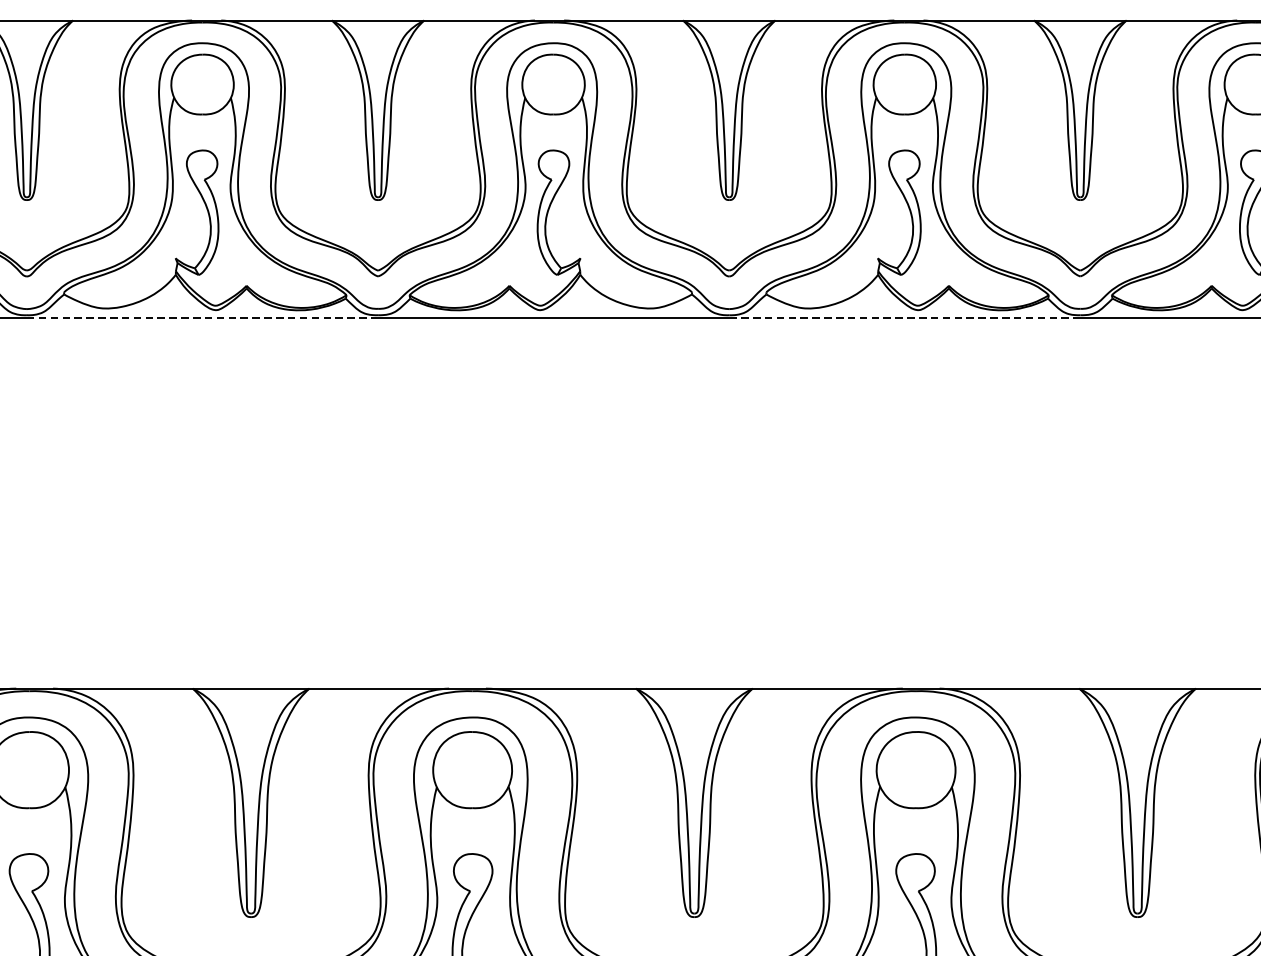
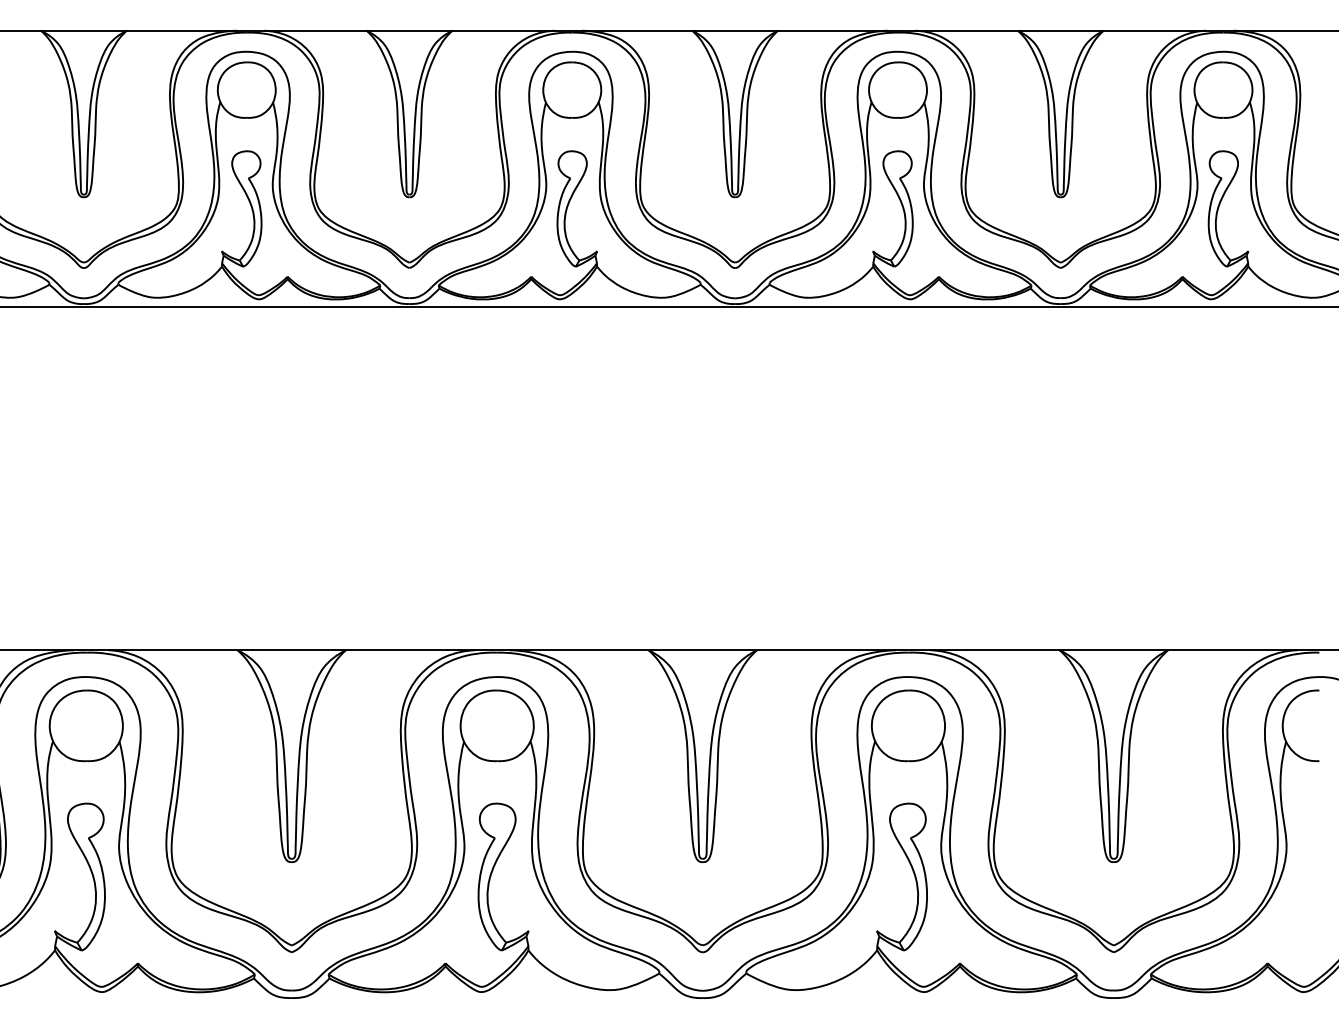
line: (202, 317) -> (246, 306), dashed -> solid
line: (904, 317) -> (897, 306), dashed -> solid

